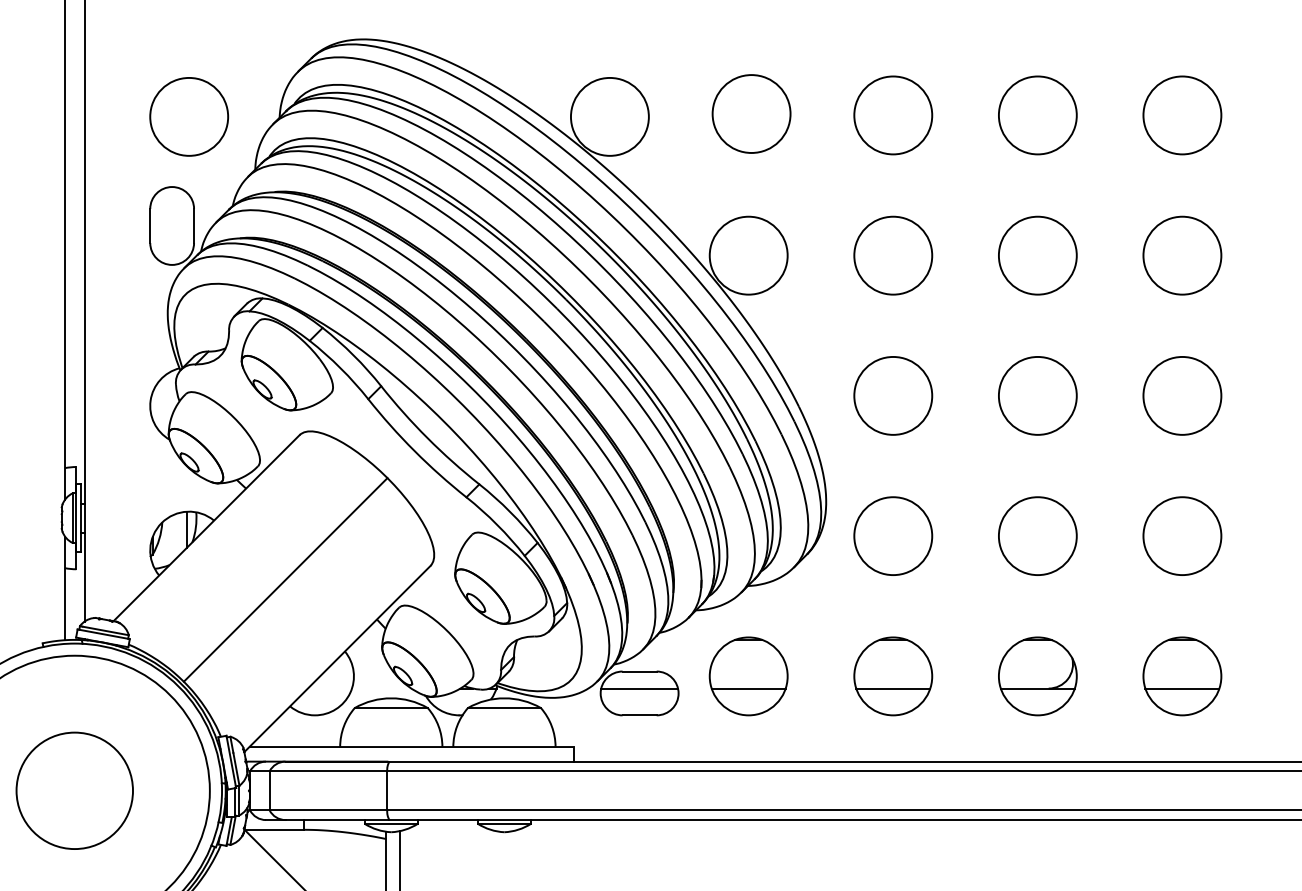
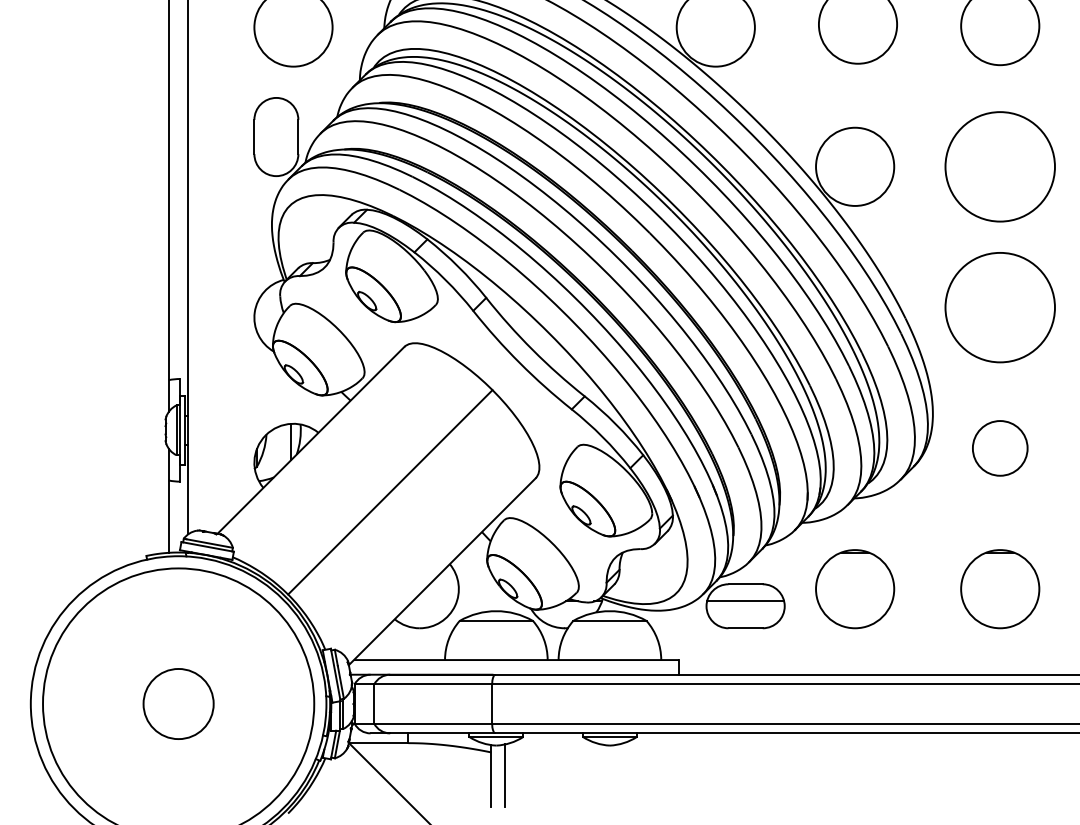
circle: (893, 255) -> (1000, 166), size x1.4
circle: (893, 395) -> (1000, 307), size x1.4
circle: (893, 536) -> (1000, 448), size x0.7
line: (748, 688) -> (854, 601), removed
line: (893, 688) -> (1000, 601), removed
circle: (74, 790) -> (178, 703), size x0.6

